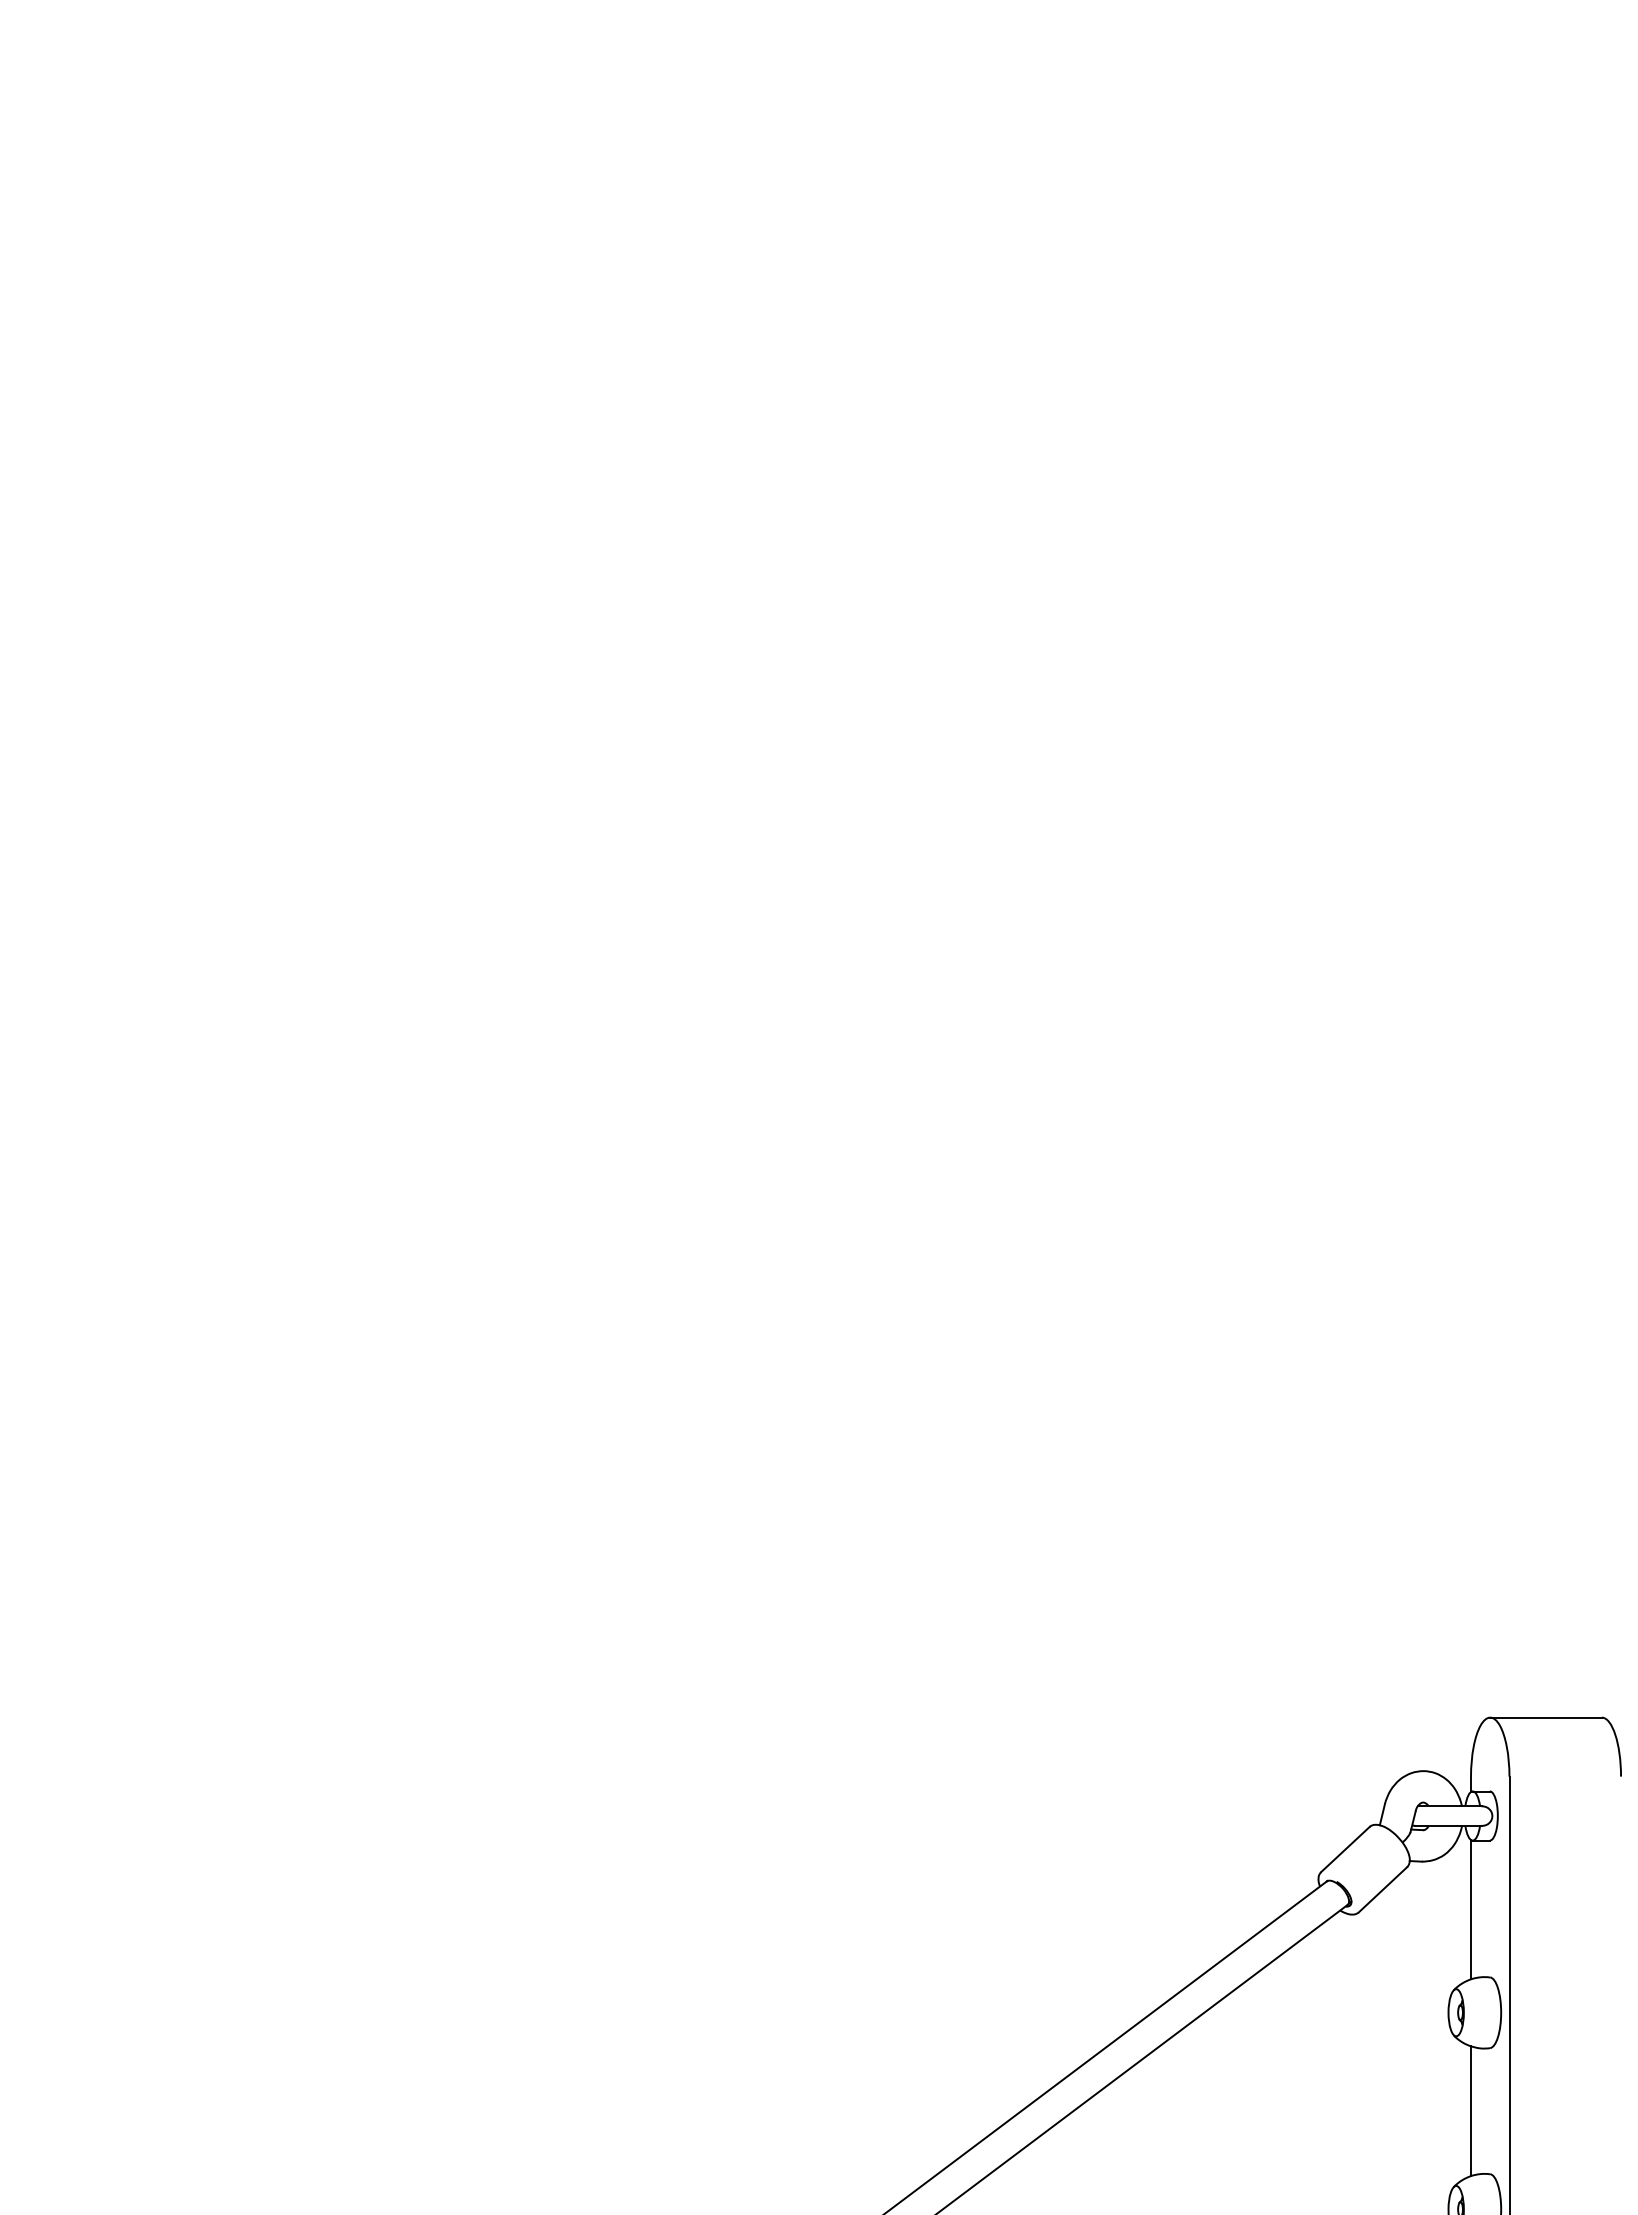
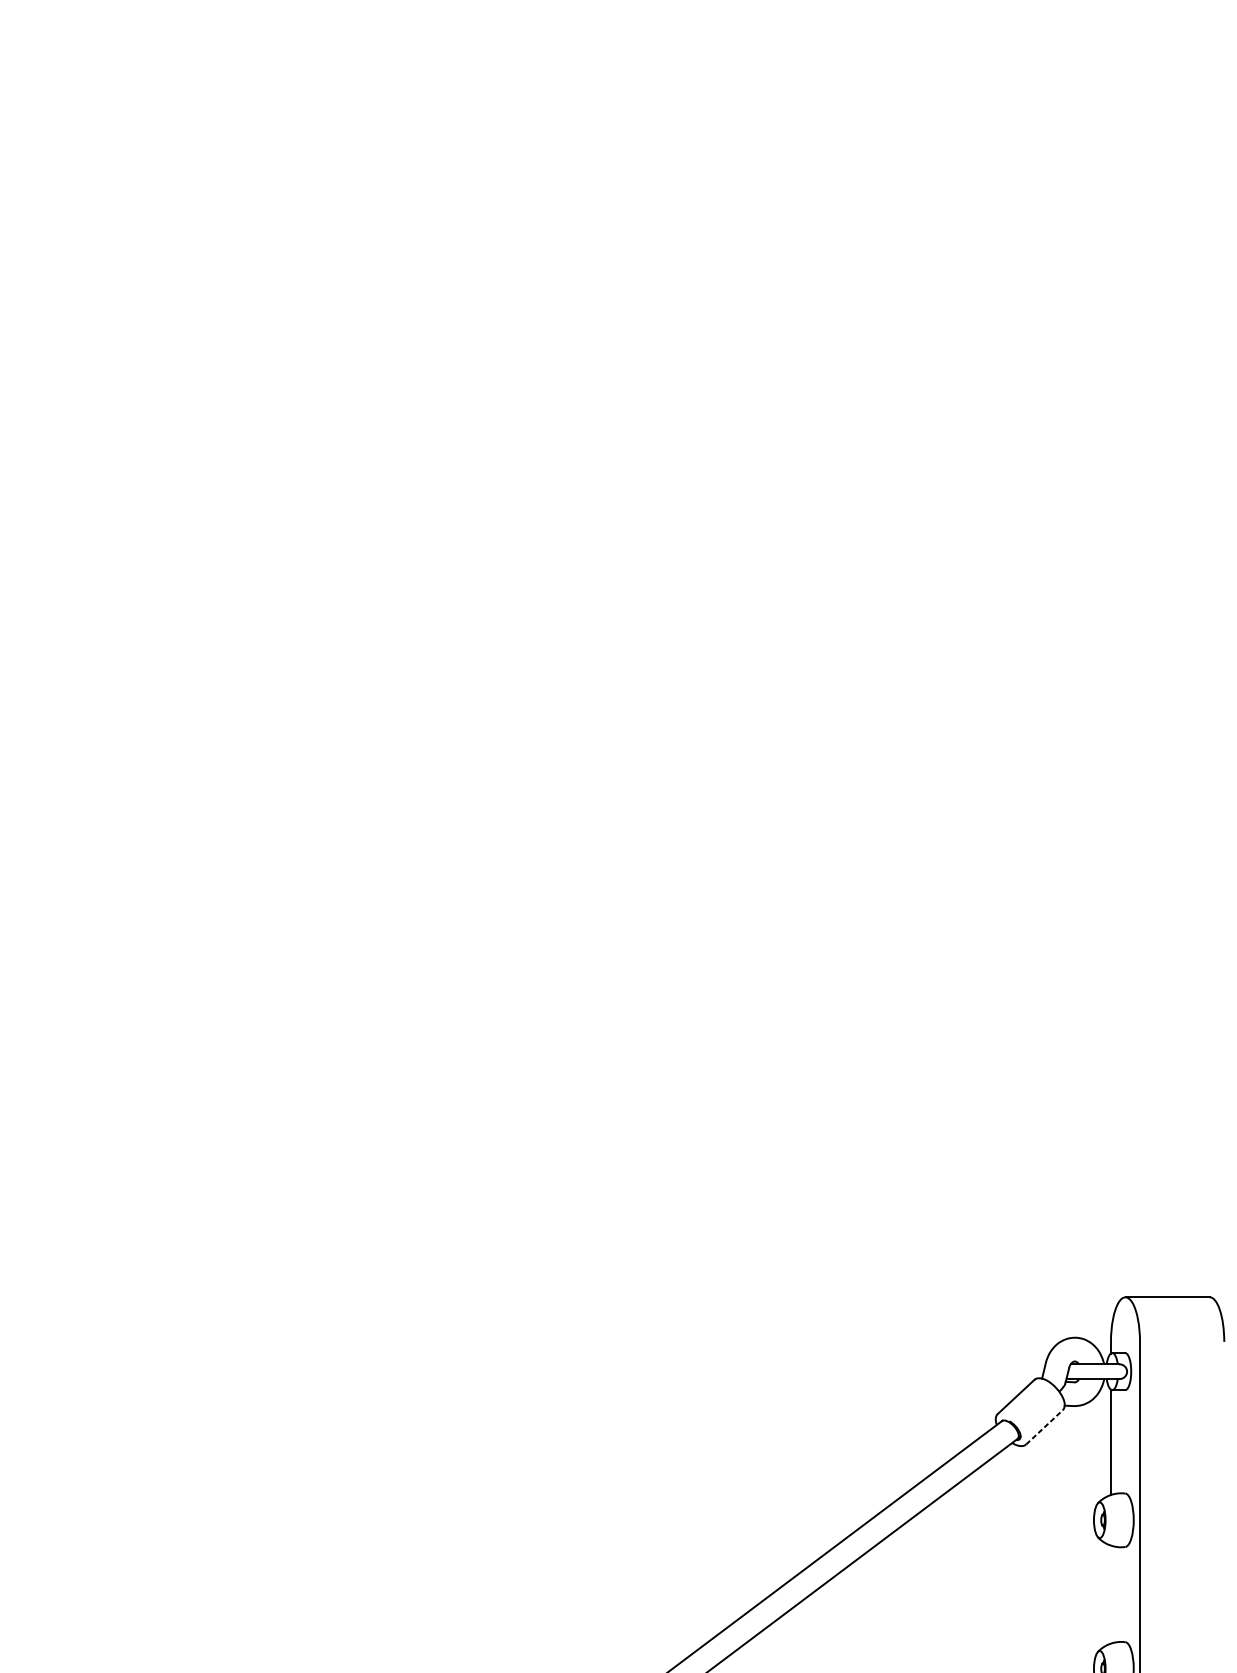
line: (1382, 1889) -> (1044, 1427), solid -> dashed
line: (1470, 2111) -> (1110, 1594), removed

